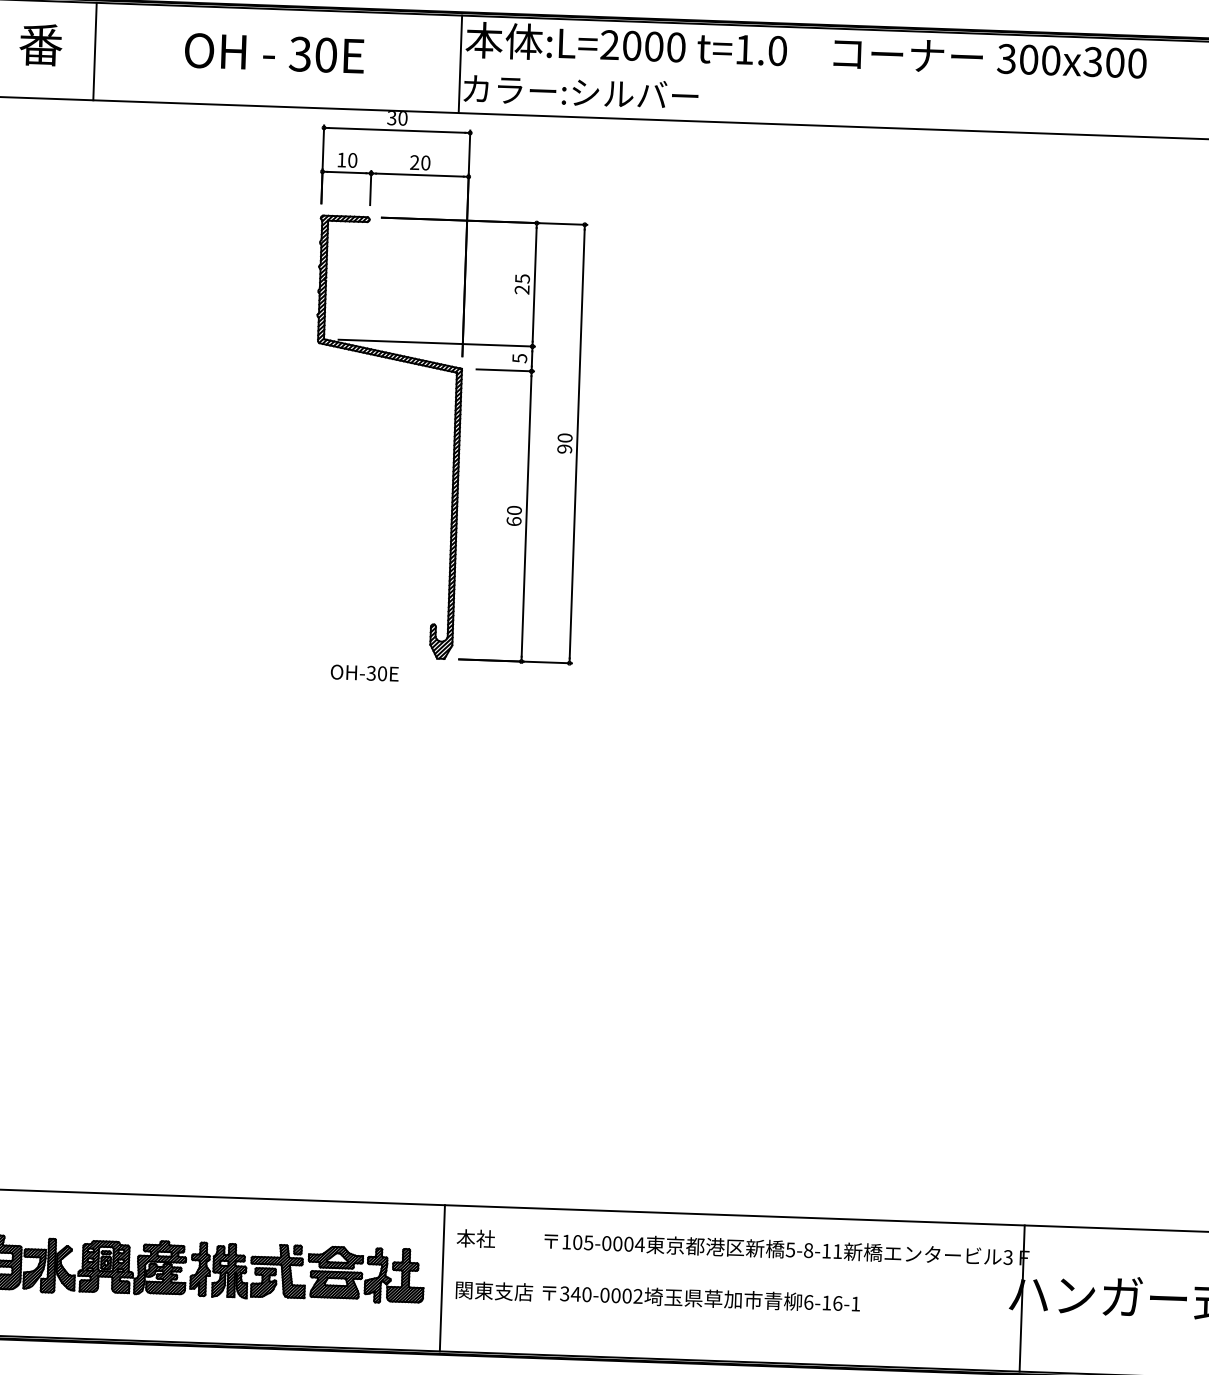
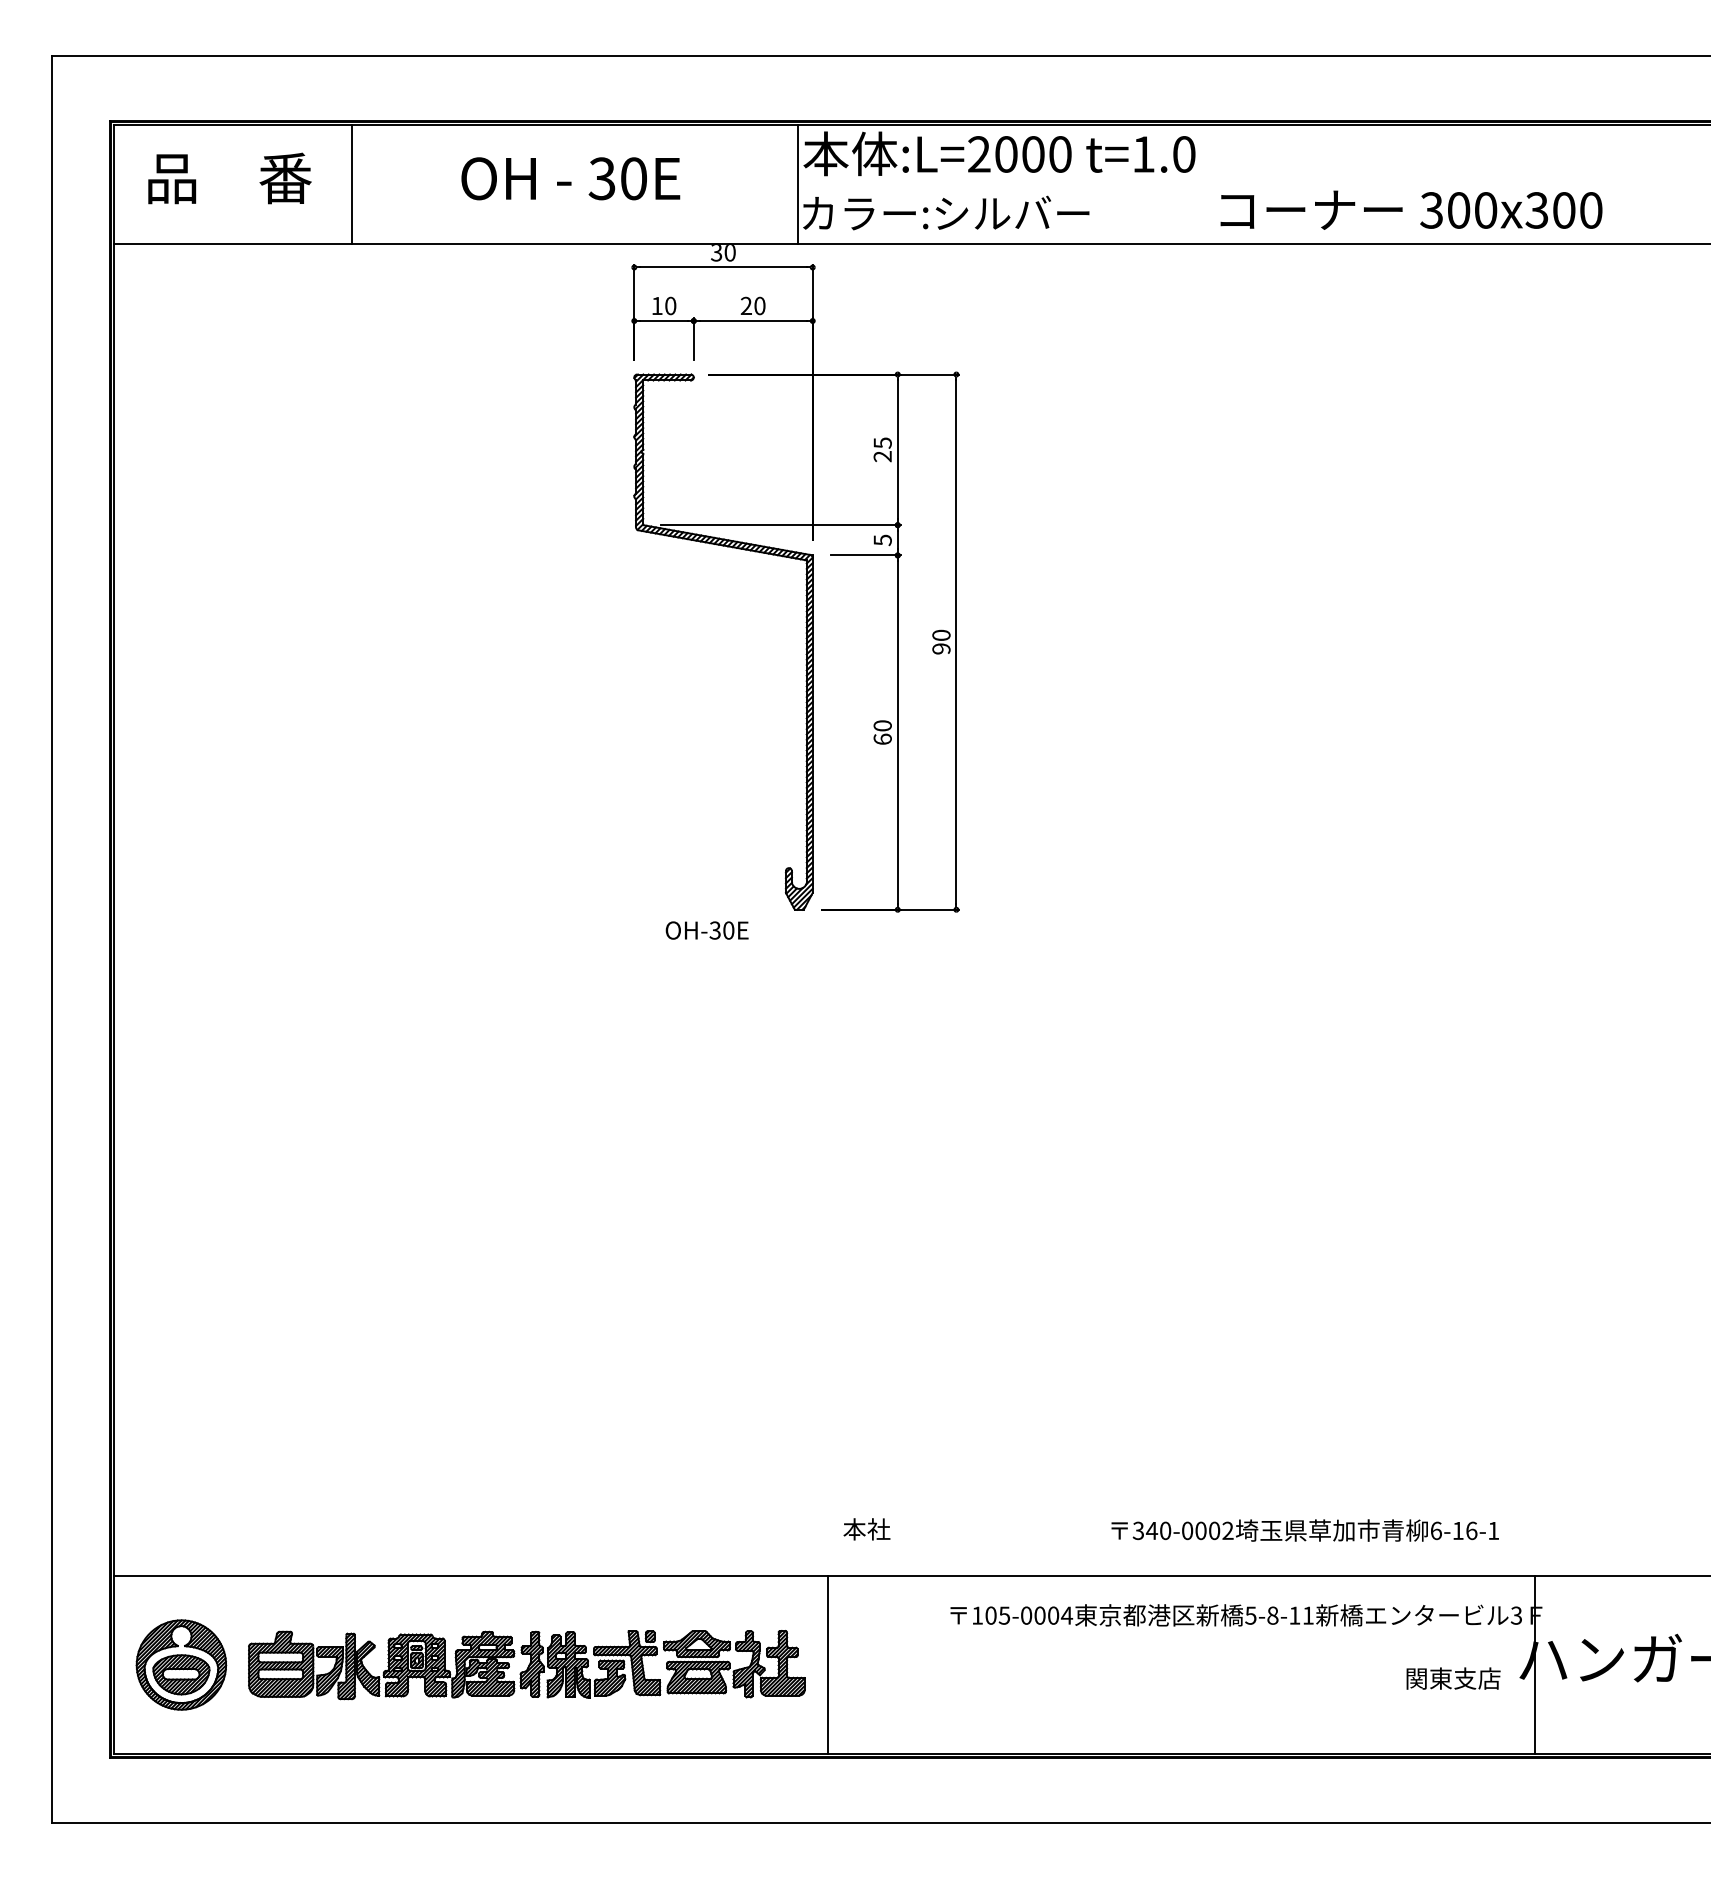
text: (990, 57) -> (1411, 209), moved
text: (475, 1238) -> (866, 1529), moved
text: (494, 1291) -> (1453, 1678), moved
text: (700, 1298) -> (1304, 1530), moved

